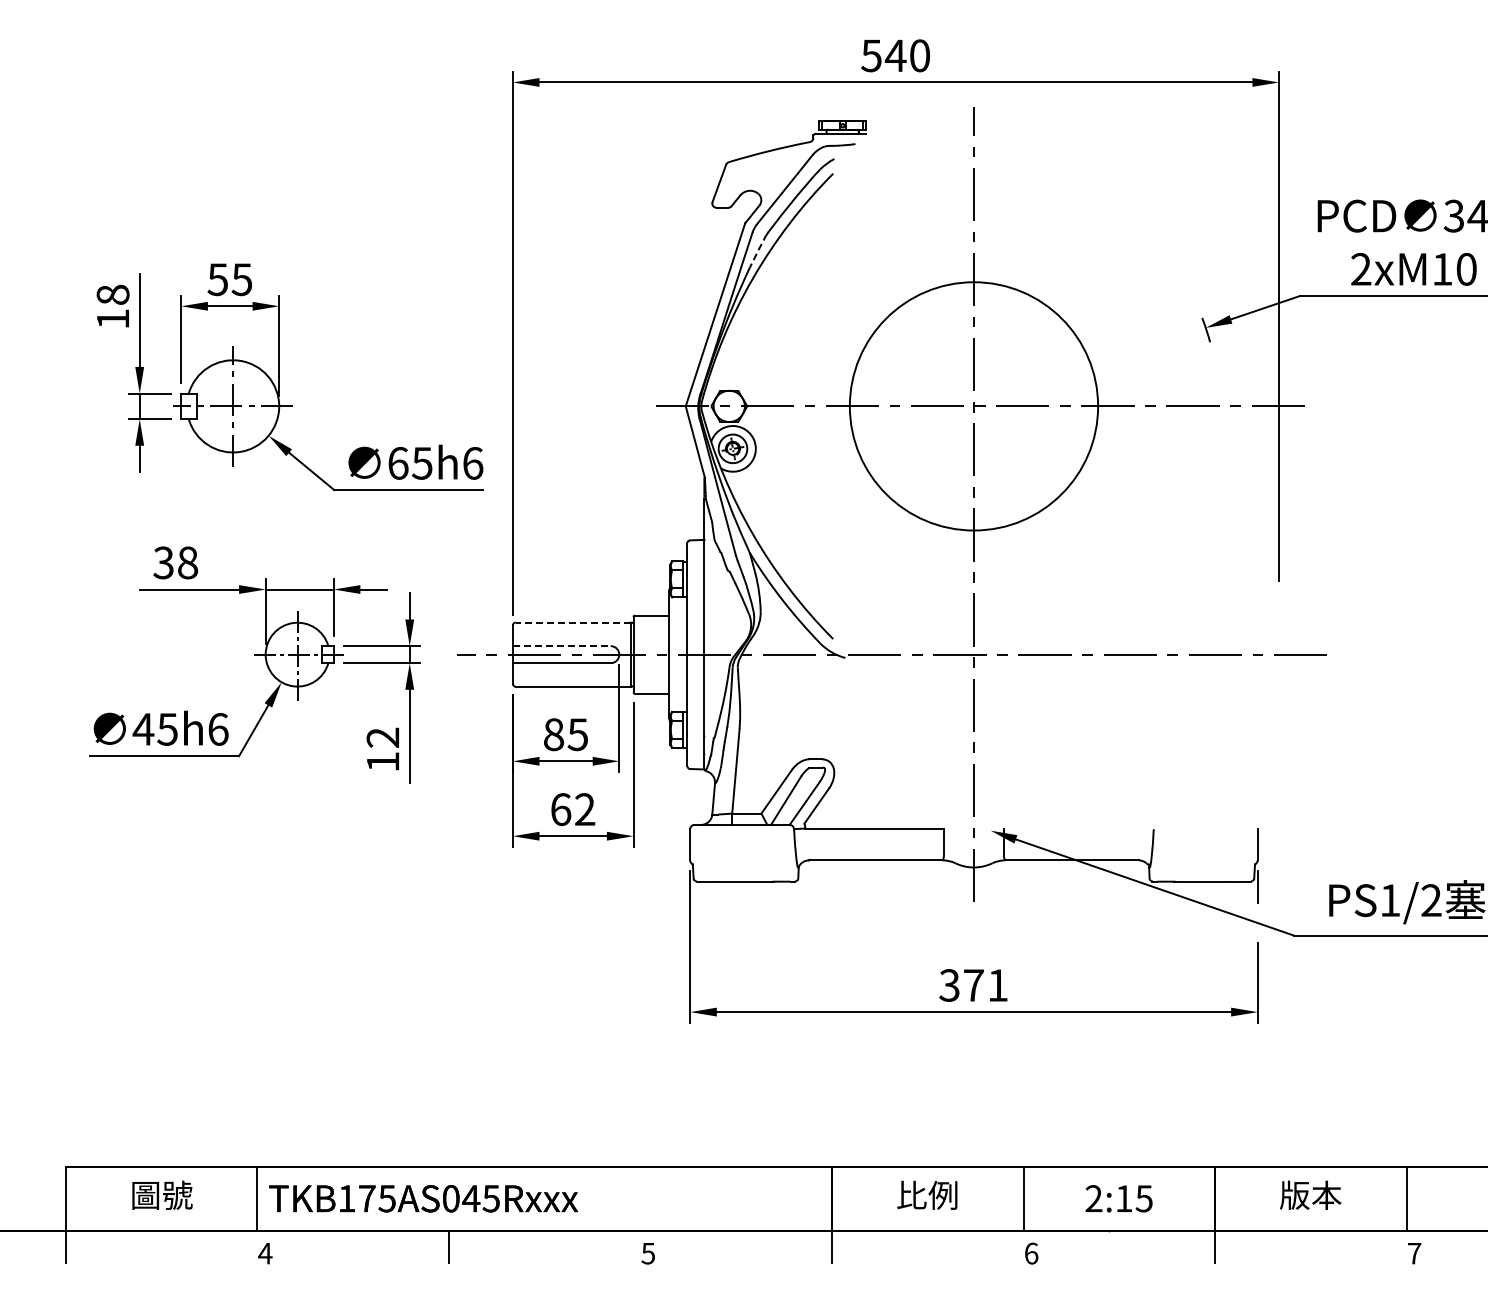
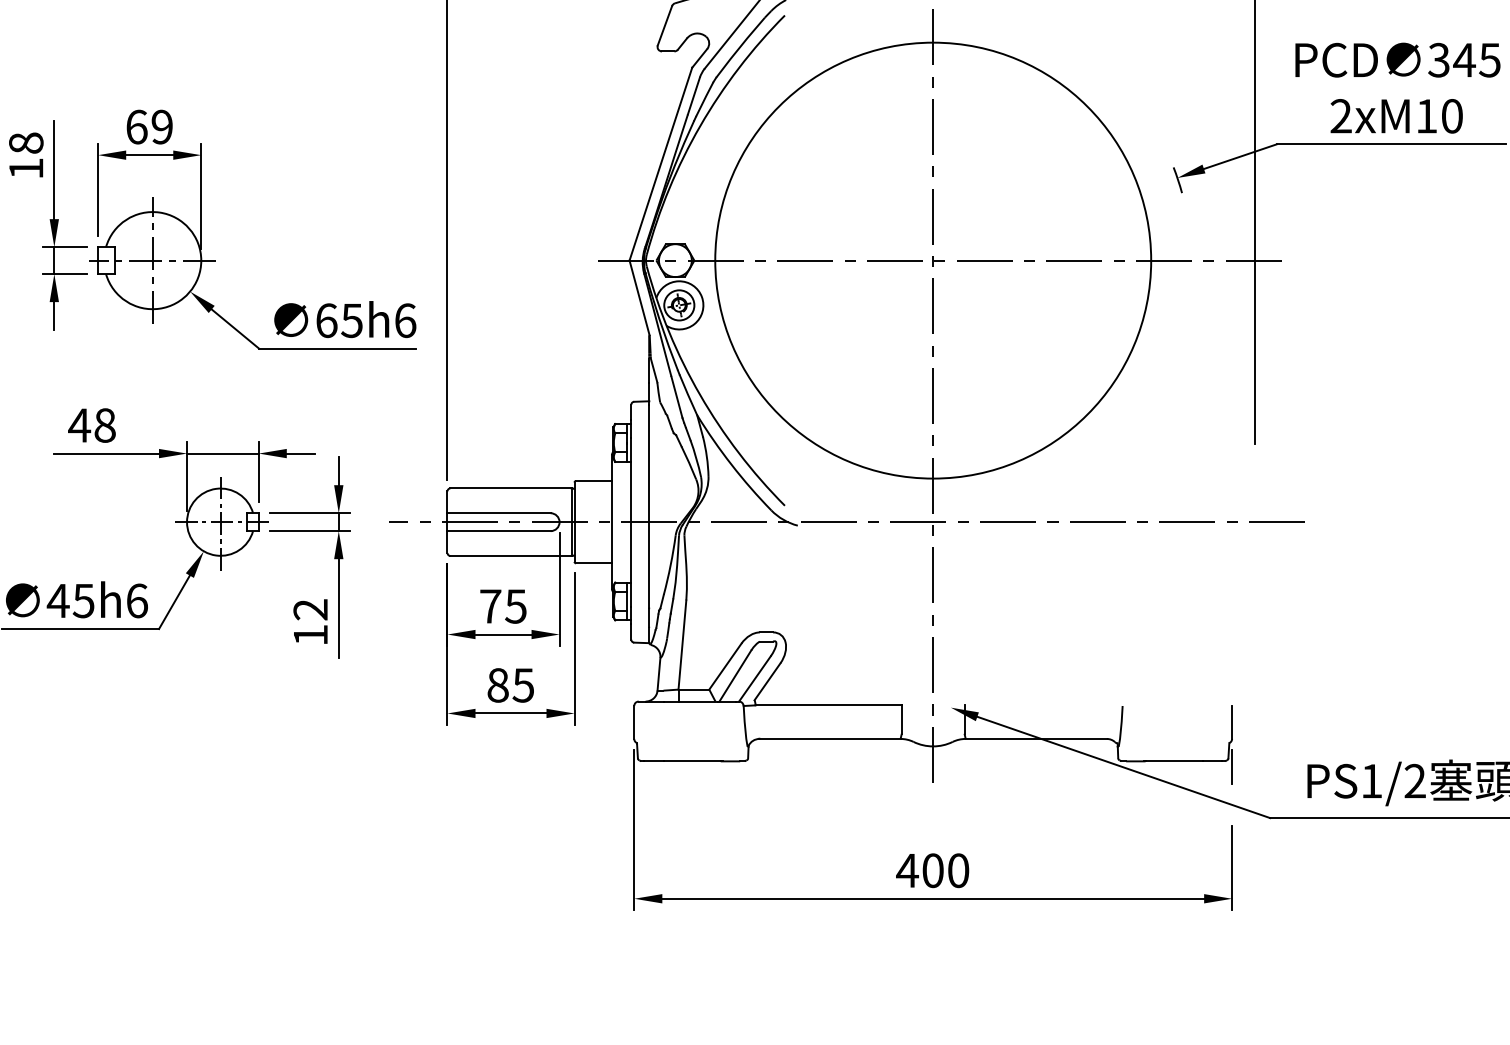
line: (757, 252) -> (705, 98), dashed -> solid
text: (229, 279) -> (148, 126), 55 -> 69
circle: (973, 406) -> (932, 260), size x1.67
text: (163, 562) -> (79, 425), 38 -> 48
line: (572, 622) -> (510, 488), dashed -> solid
line: (561, 646) -> (498, 513), dashed -> solid
text: (553, 734) -> (490, 606), 85 -> 75
text: (573, 809) -> (511, 685), 62 -> 85
text: (973, 985) -> (932, 870), 371 -> 400

